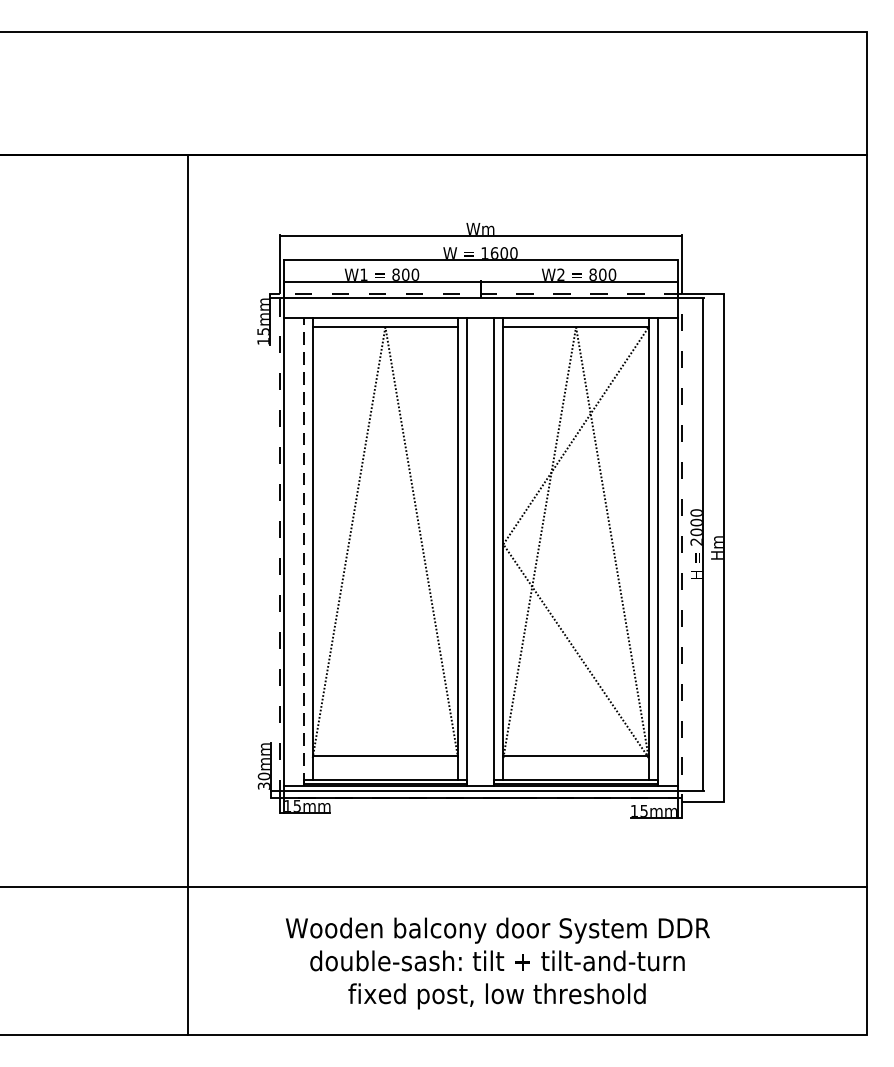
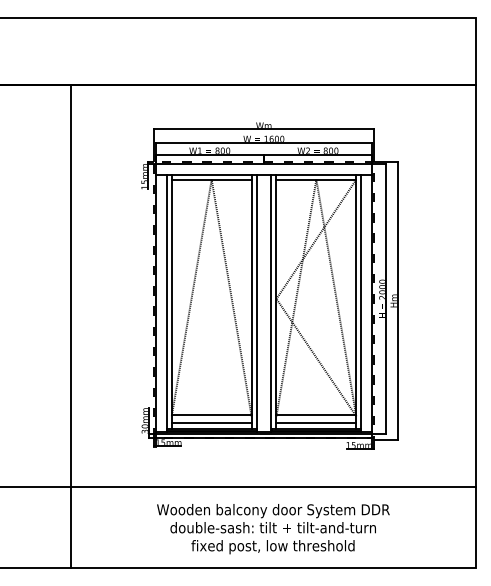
line: (303, 550) -> (166, 302), dashed -> solid
line: (188, 594) -> (70, 326), moved
line: (385, 769) -> (211, 422), added
line: (576, 769) -> (316, 422), added

